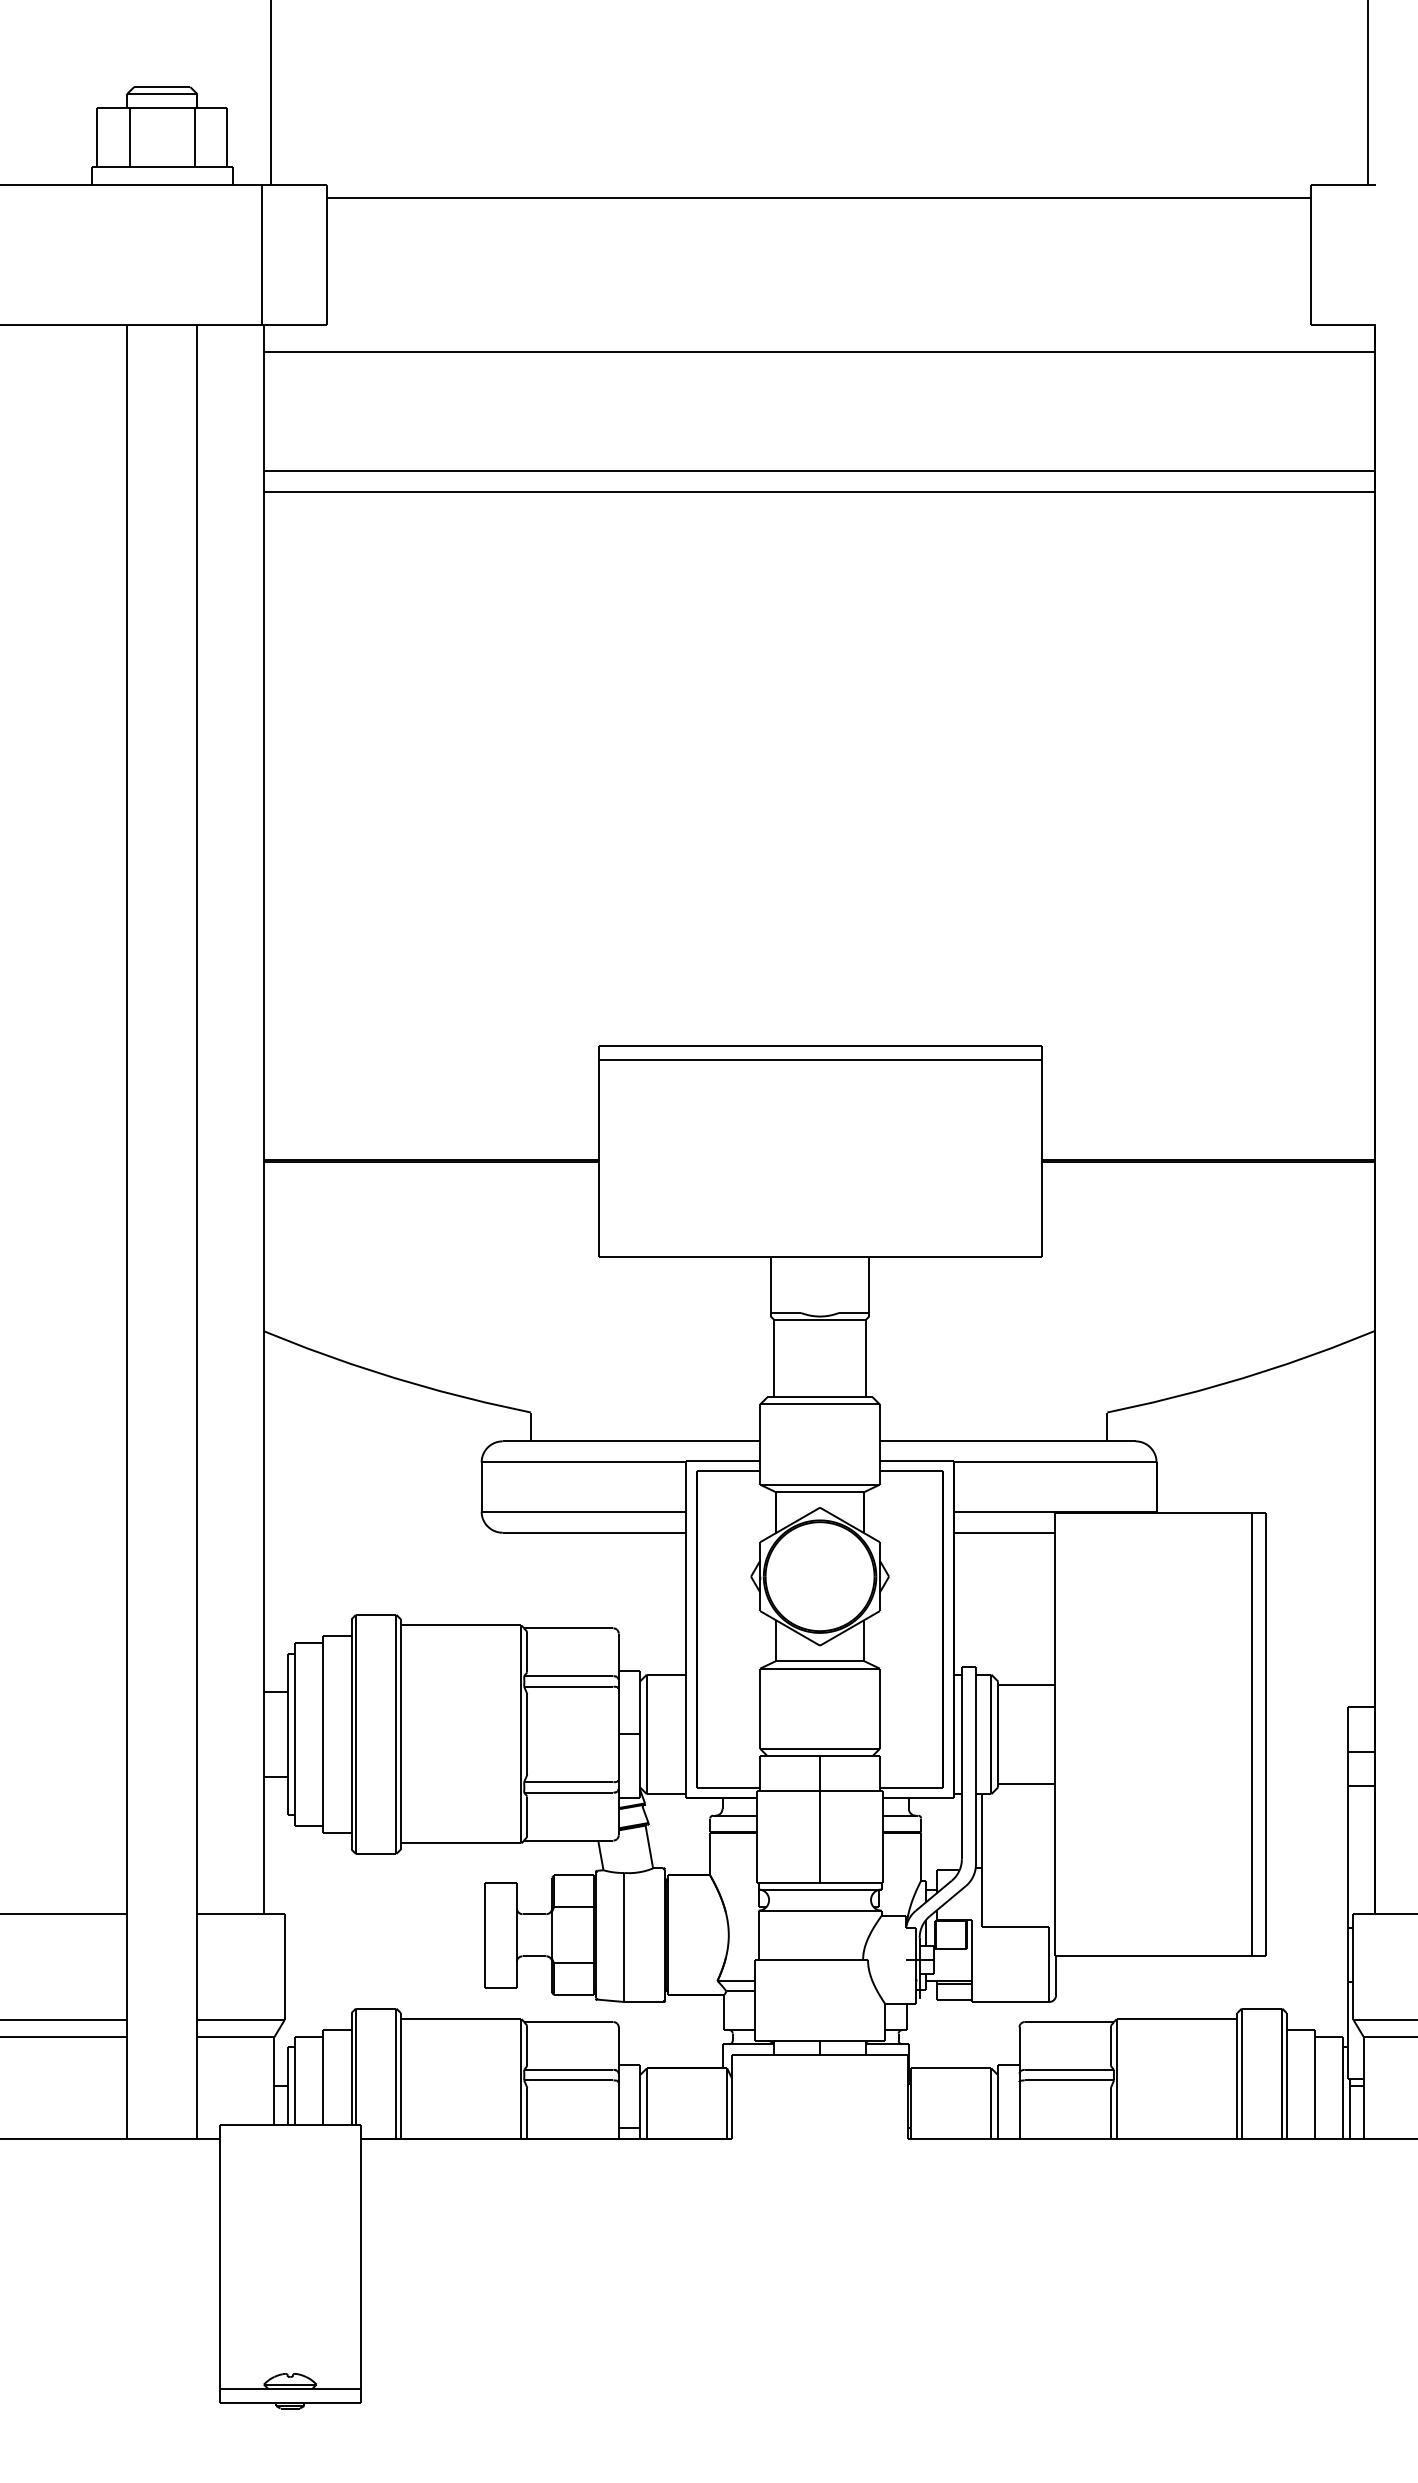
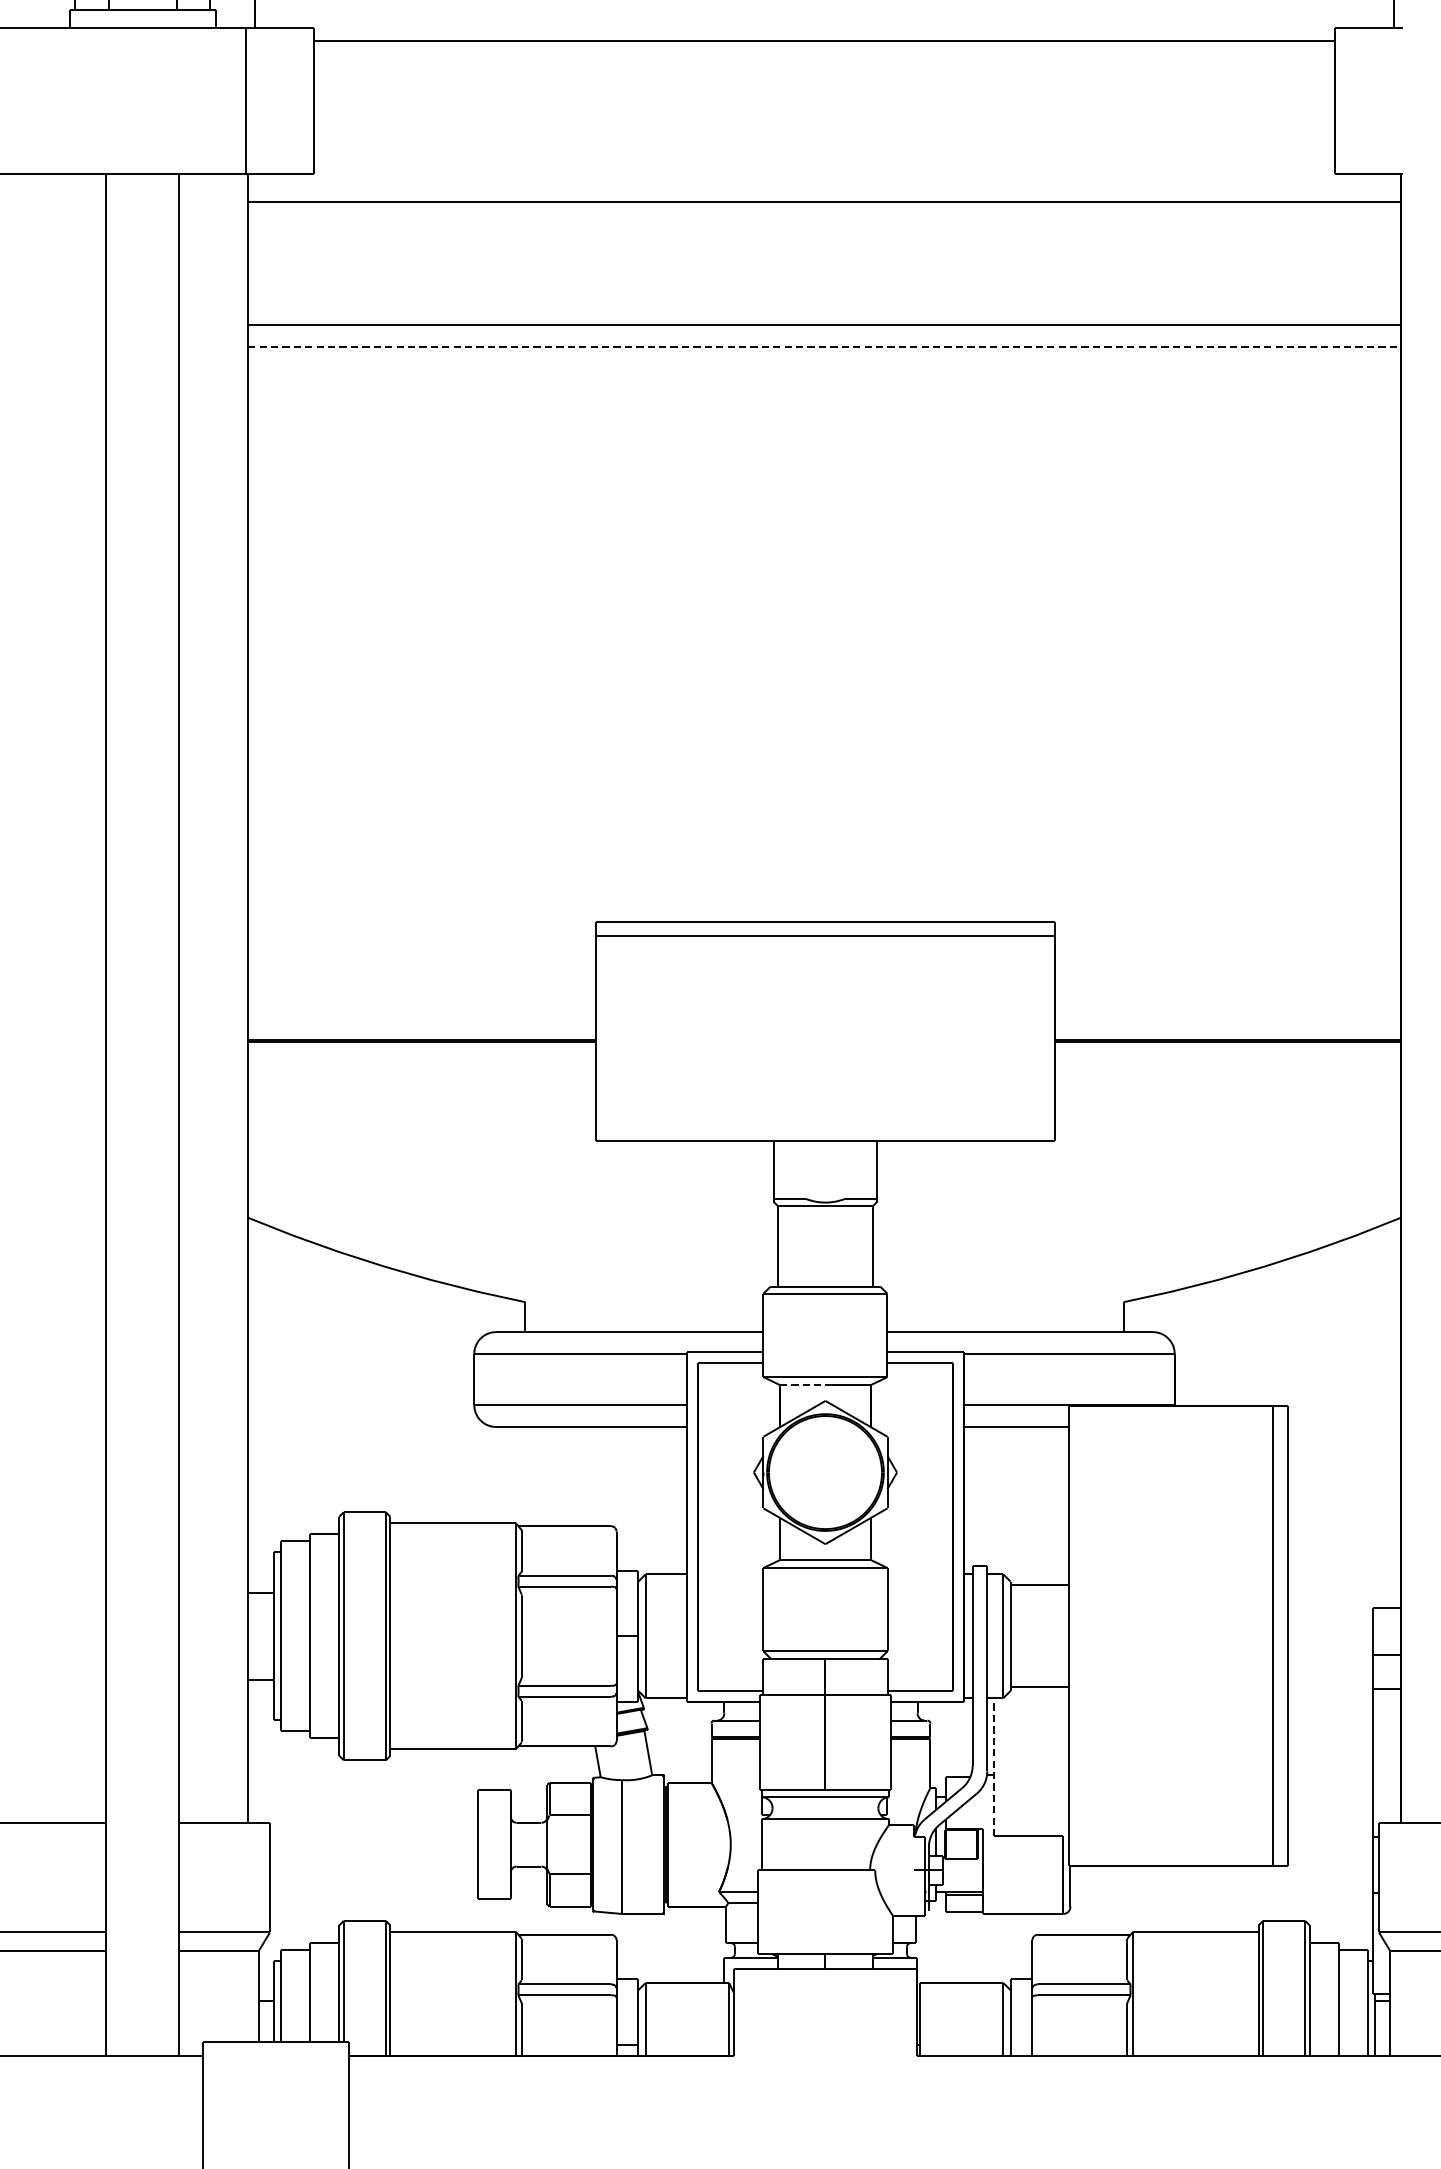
line: (819, 492) -> (824, 347), solid -> dashed
line: (798, 1492) -> (803, 1385), solid -> dashed
line: (982, 1860) -> (994, 1767), solid -> dashed

